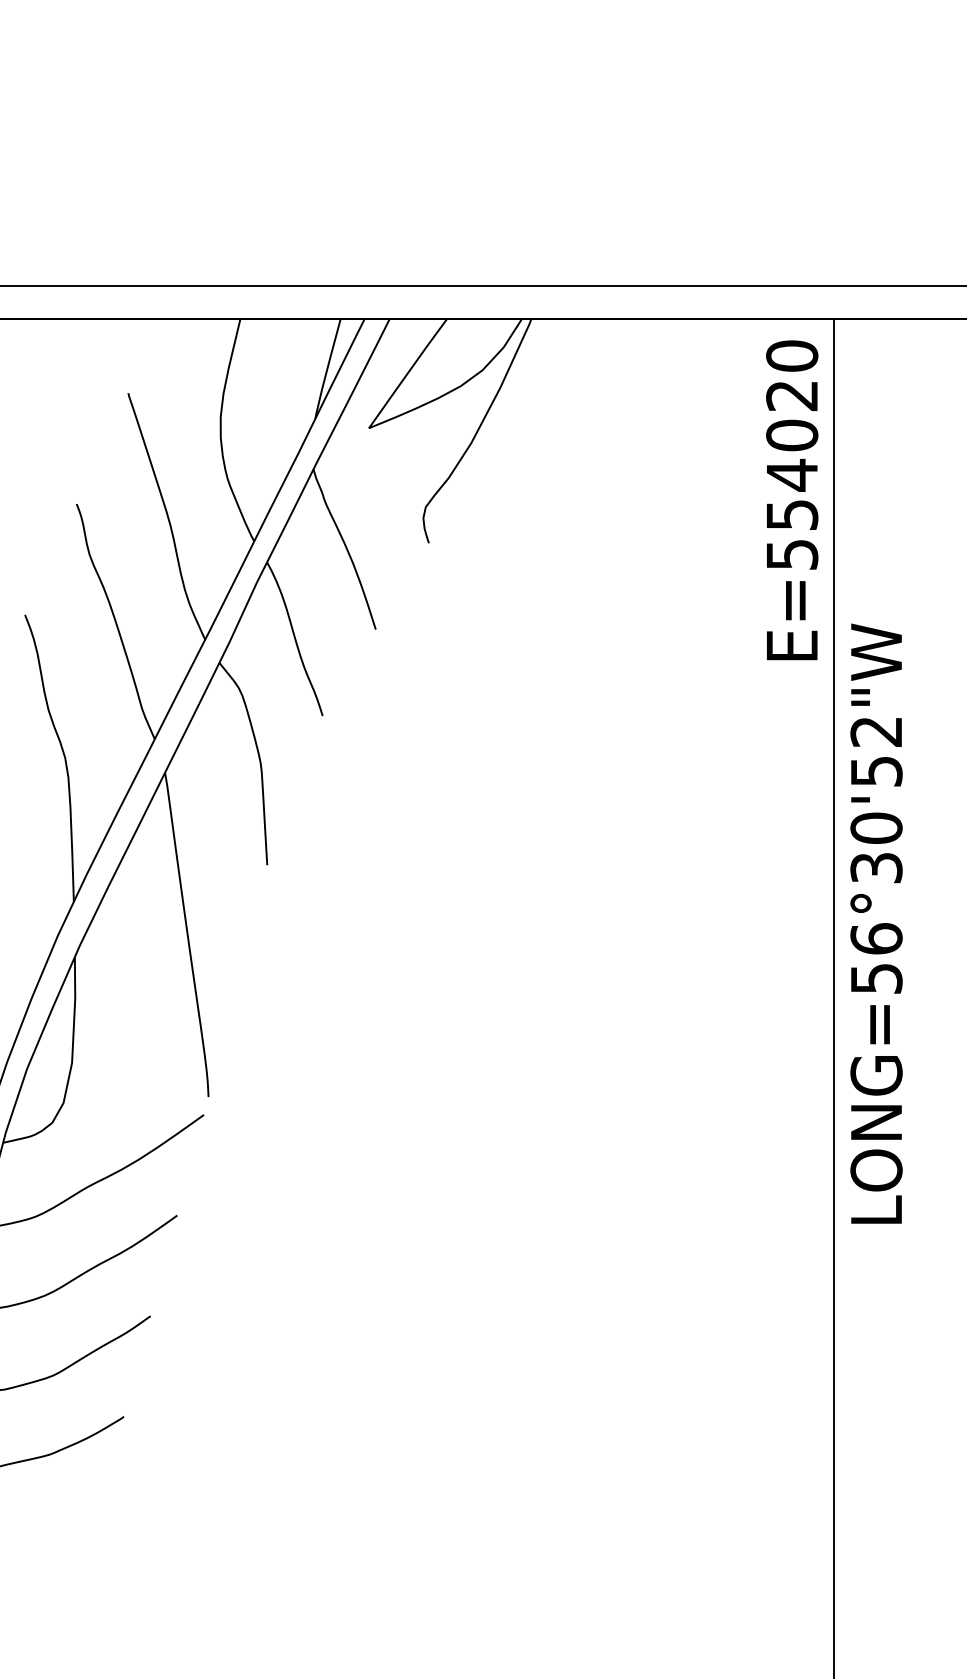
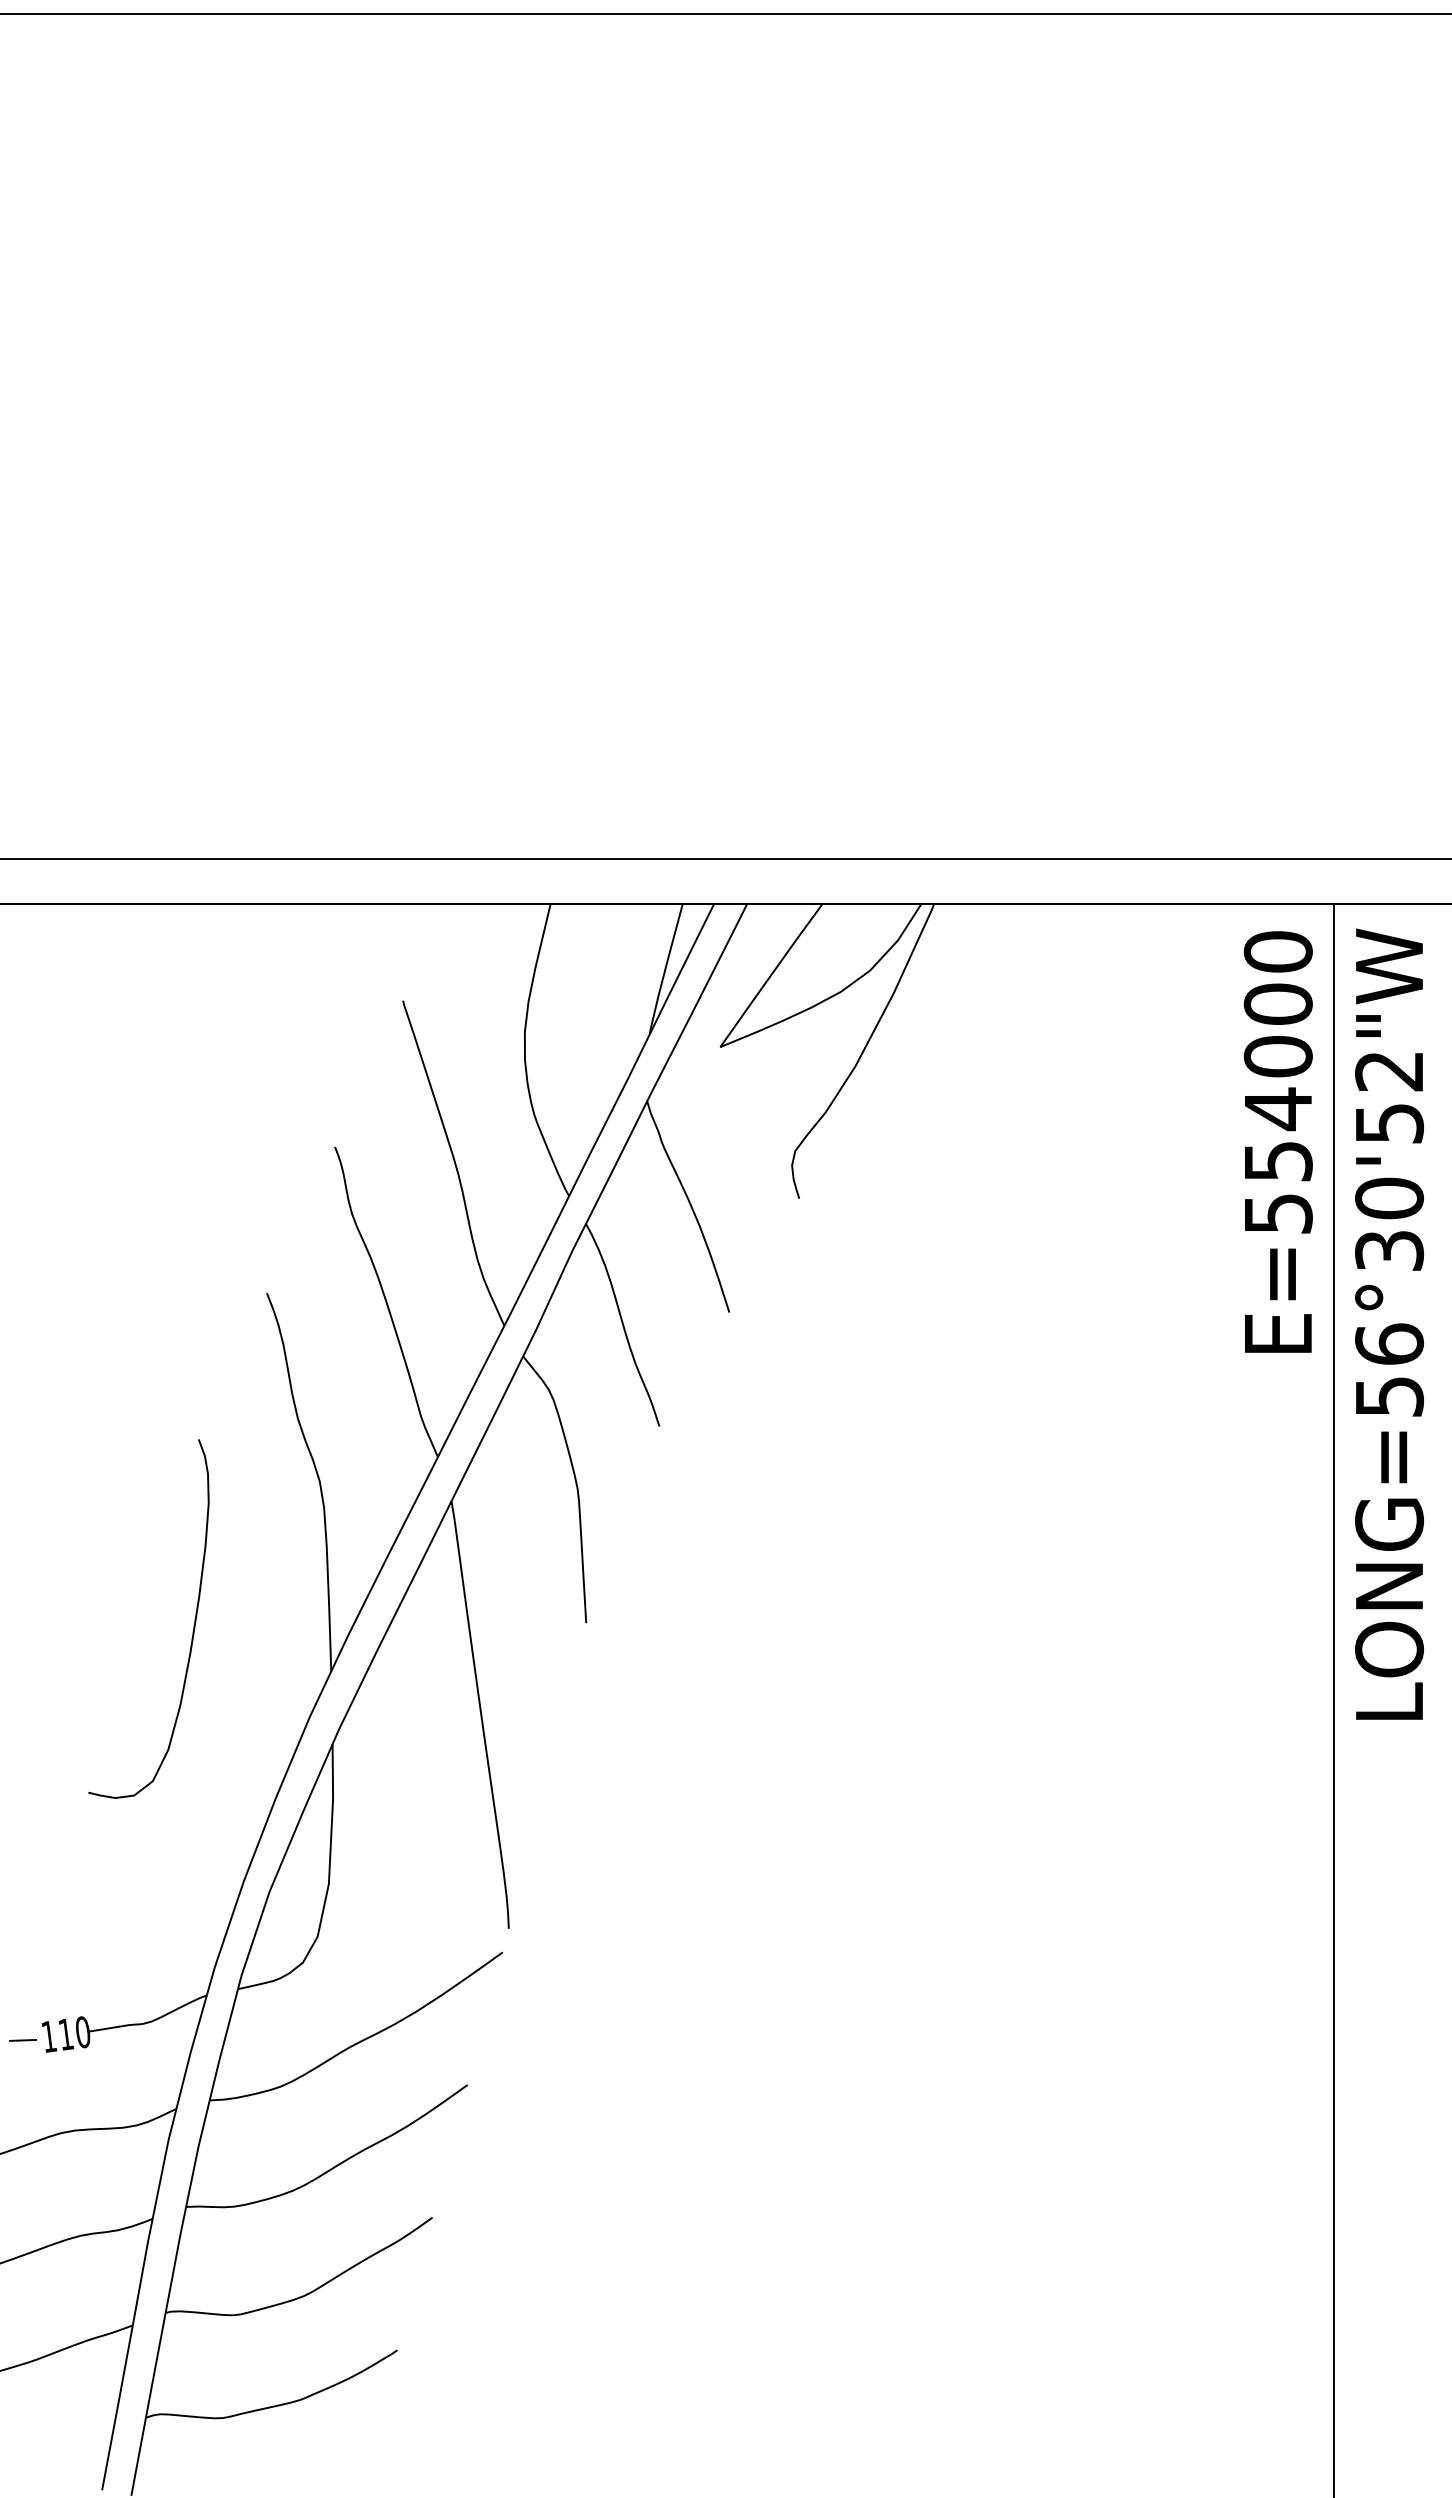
text: (791, 395) -> (1277, 1003), E=554020 -> E=554000
text: (876, 923) -> (1389, 1323), moved

